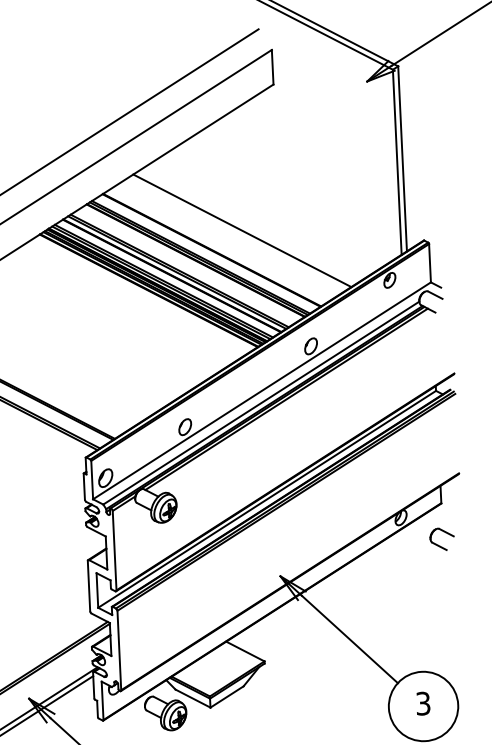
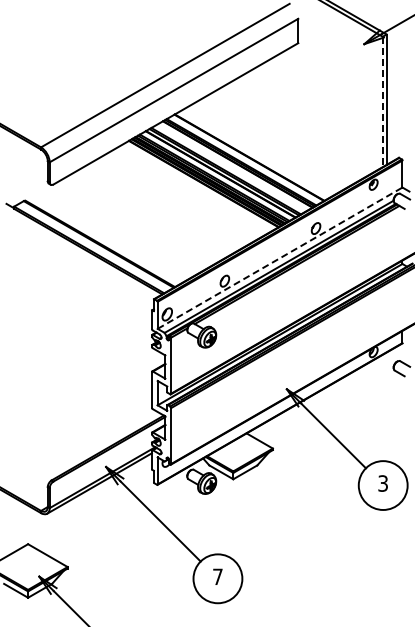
line: (396, 163) -> (382, 102), solid -> dashed
line: (242, 230) -> (271, 144), removed
line: (262, 389) -> (280, 257), solid -> dashed

